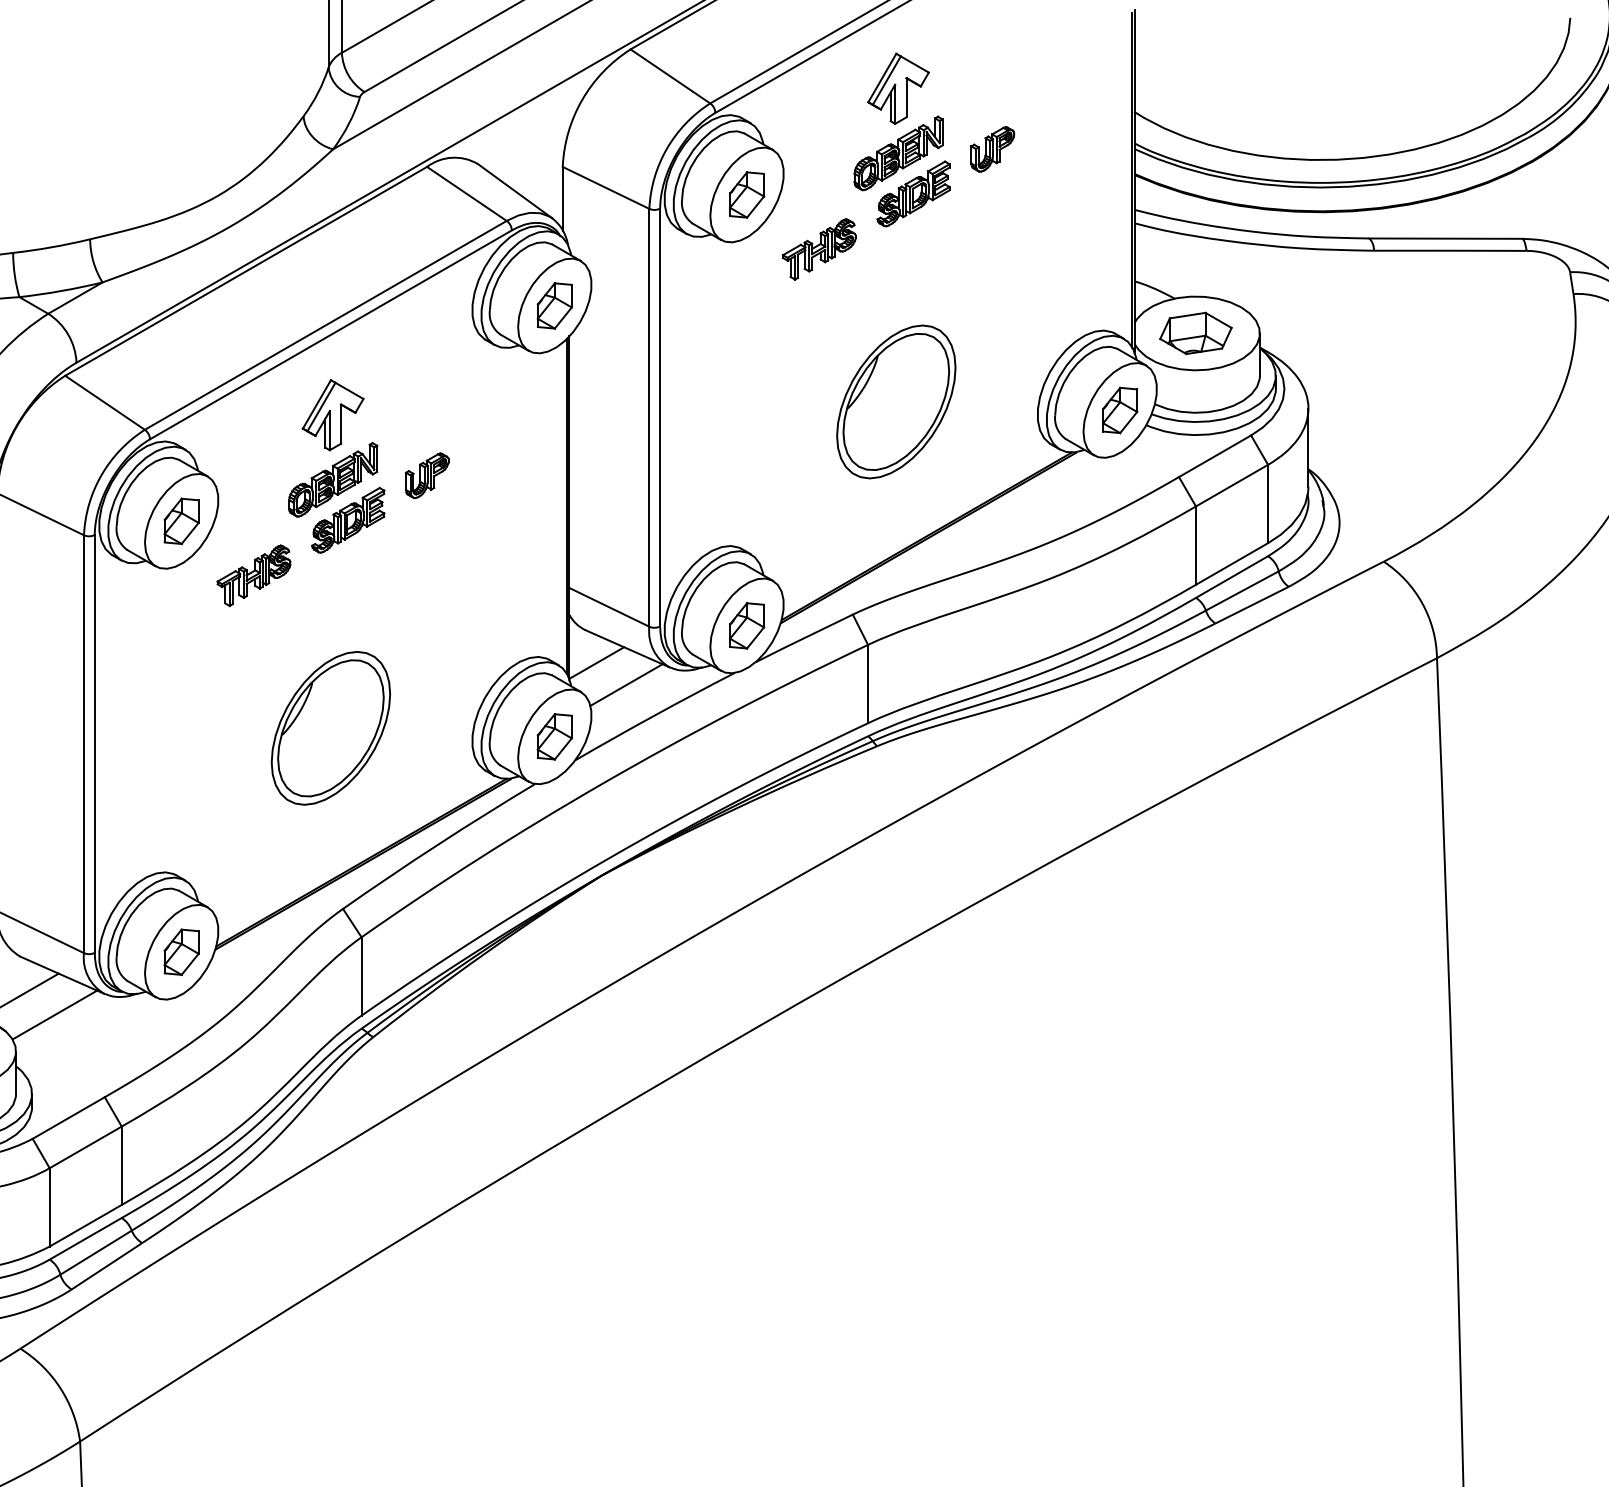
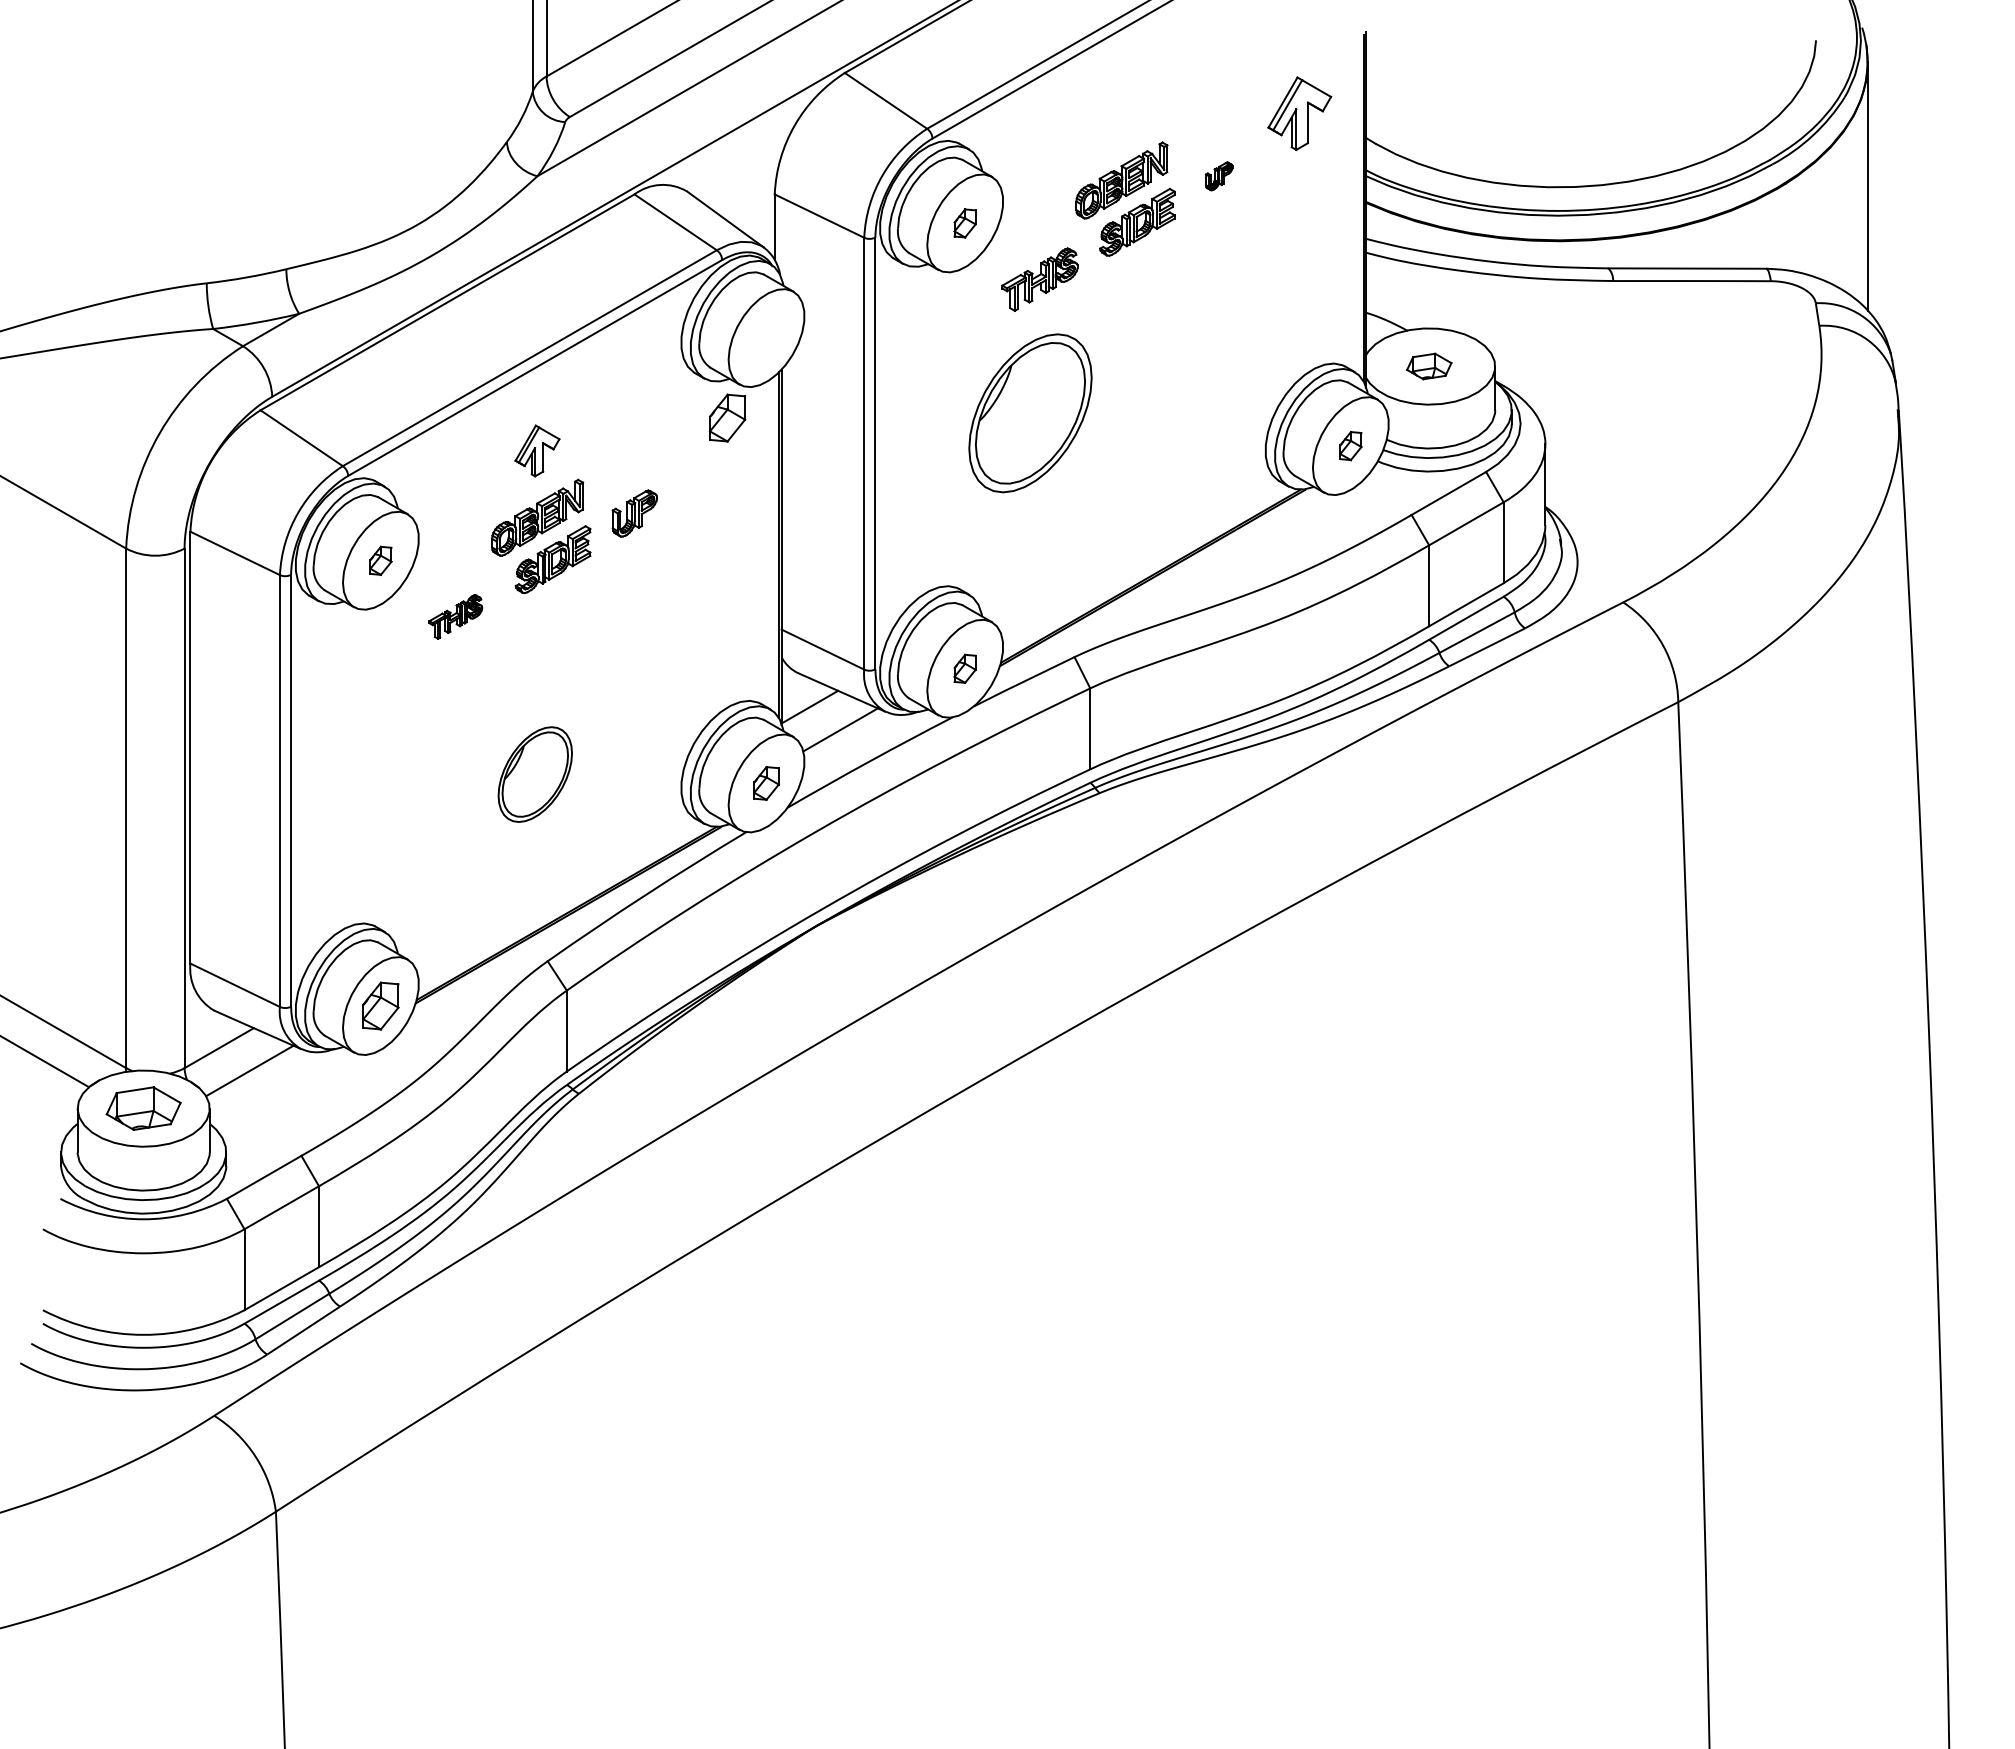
part: (898, 88) -> (1299, 113), moved
part: (993, 149) -> (1219, 176), size x0.6
part: (746, 195) -> (964, 223), size x0.6
part: (554, 305) -> (727, 417), moved
part: (1196, 333) -> (1429, 366), size x0.6
part: (896, 402) -> (1030, 413), moved
part: (1119, 409) -> (1350, 445), size x0.6
part: (333, 414) -> (537, 450), size x0.7
part: (181, 521) -> (380, 560), size x0.6
part: (253, 575) -> (455, 616), size x0.7
part: (746, 625) -> (964, 668), size x0.6
part: (331, 728) -> (535, 774), size x0.6
part: (554, 736) -> (766, 783), size x0.7

